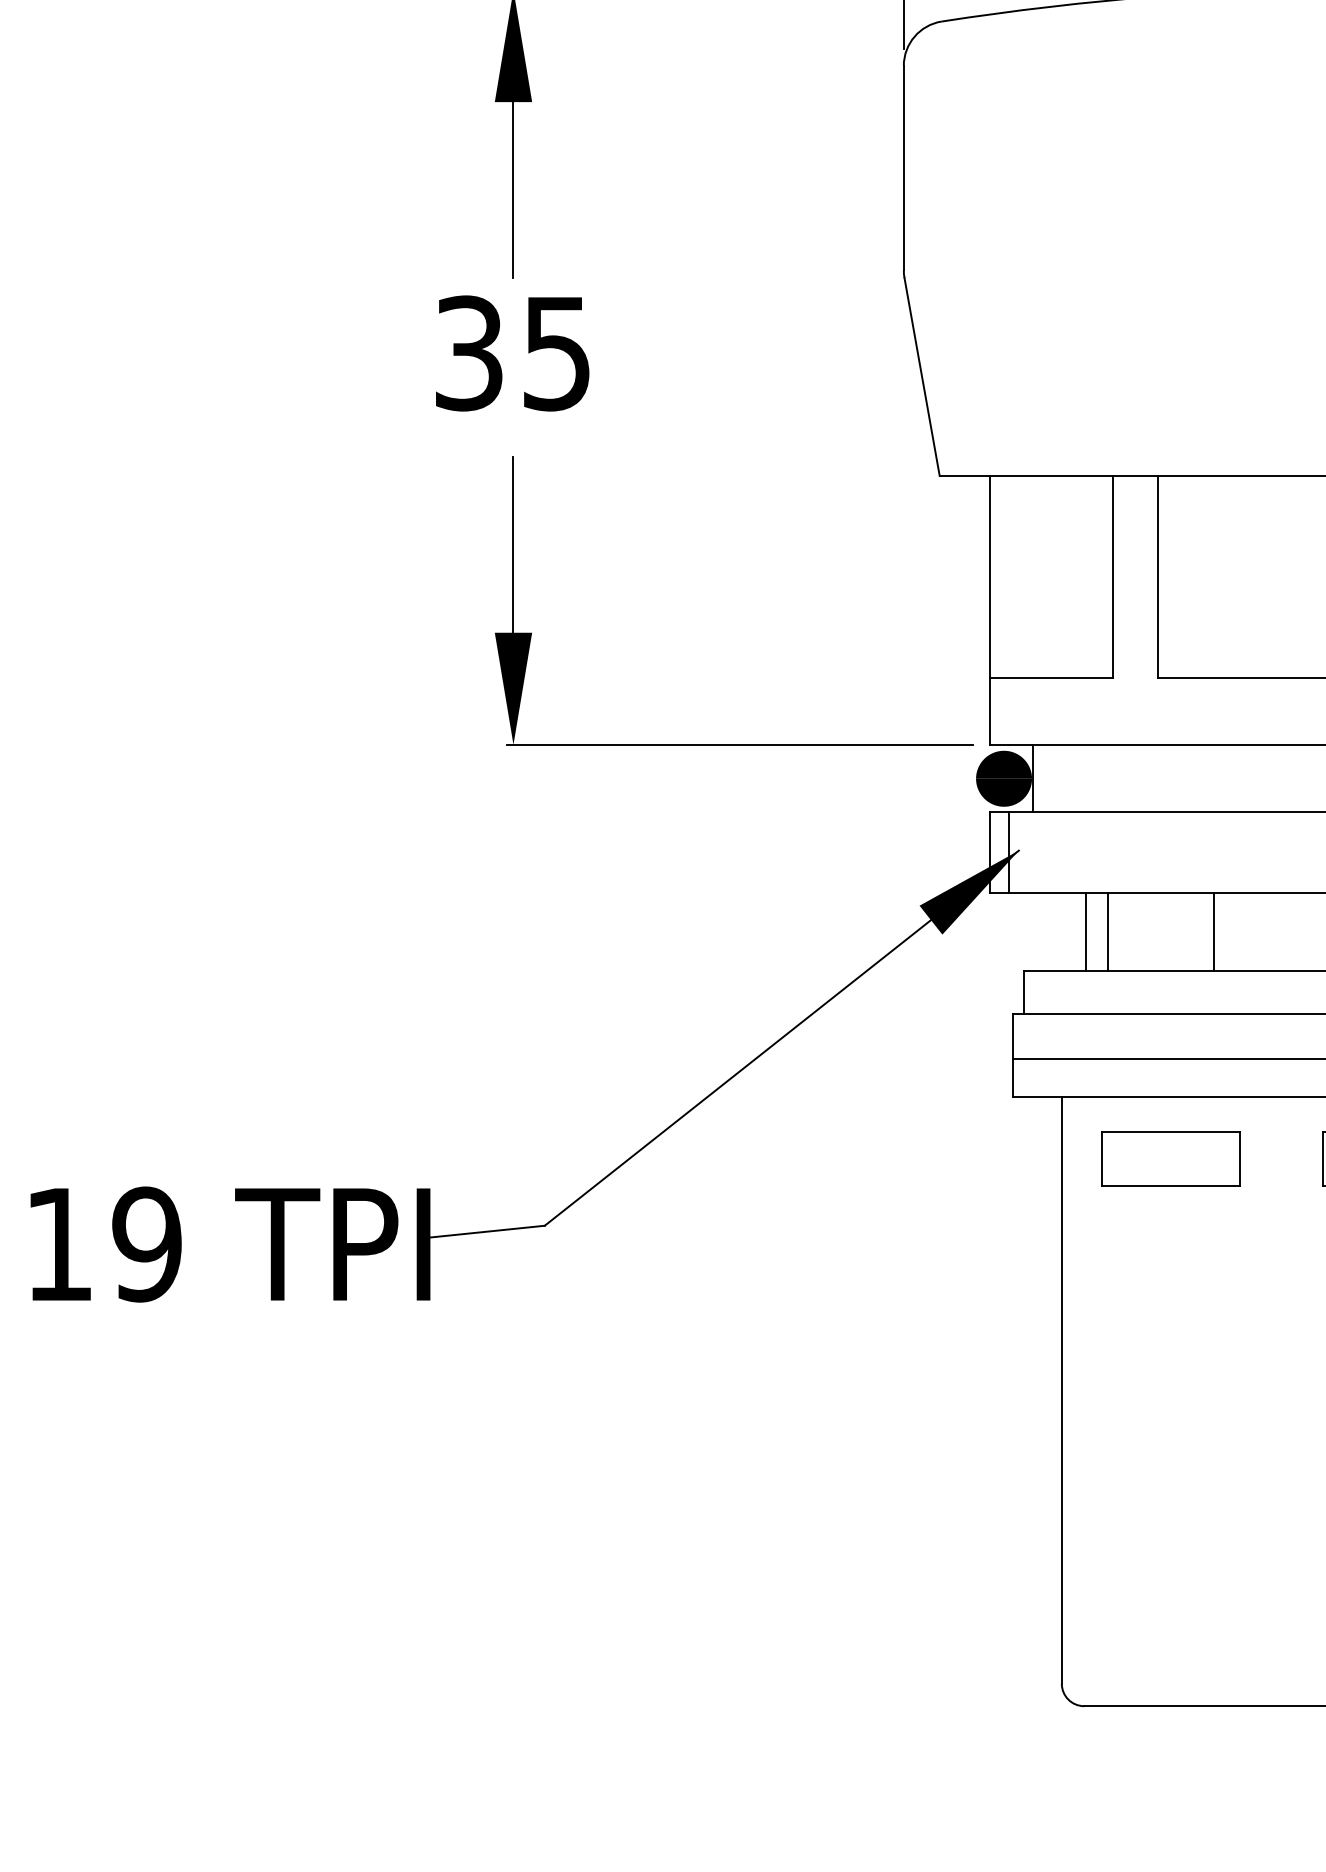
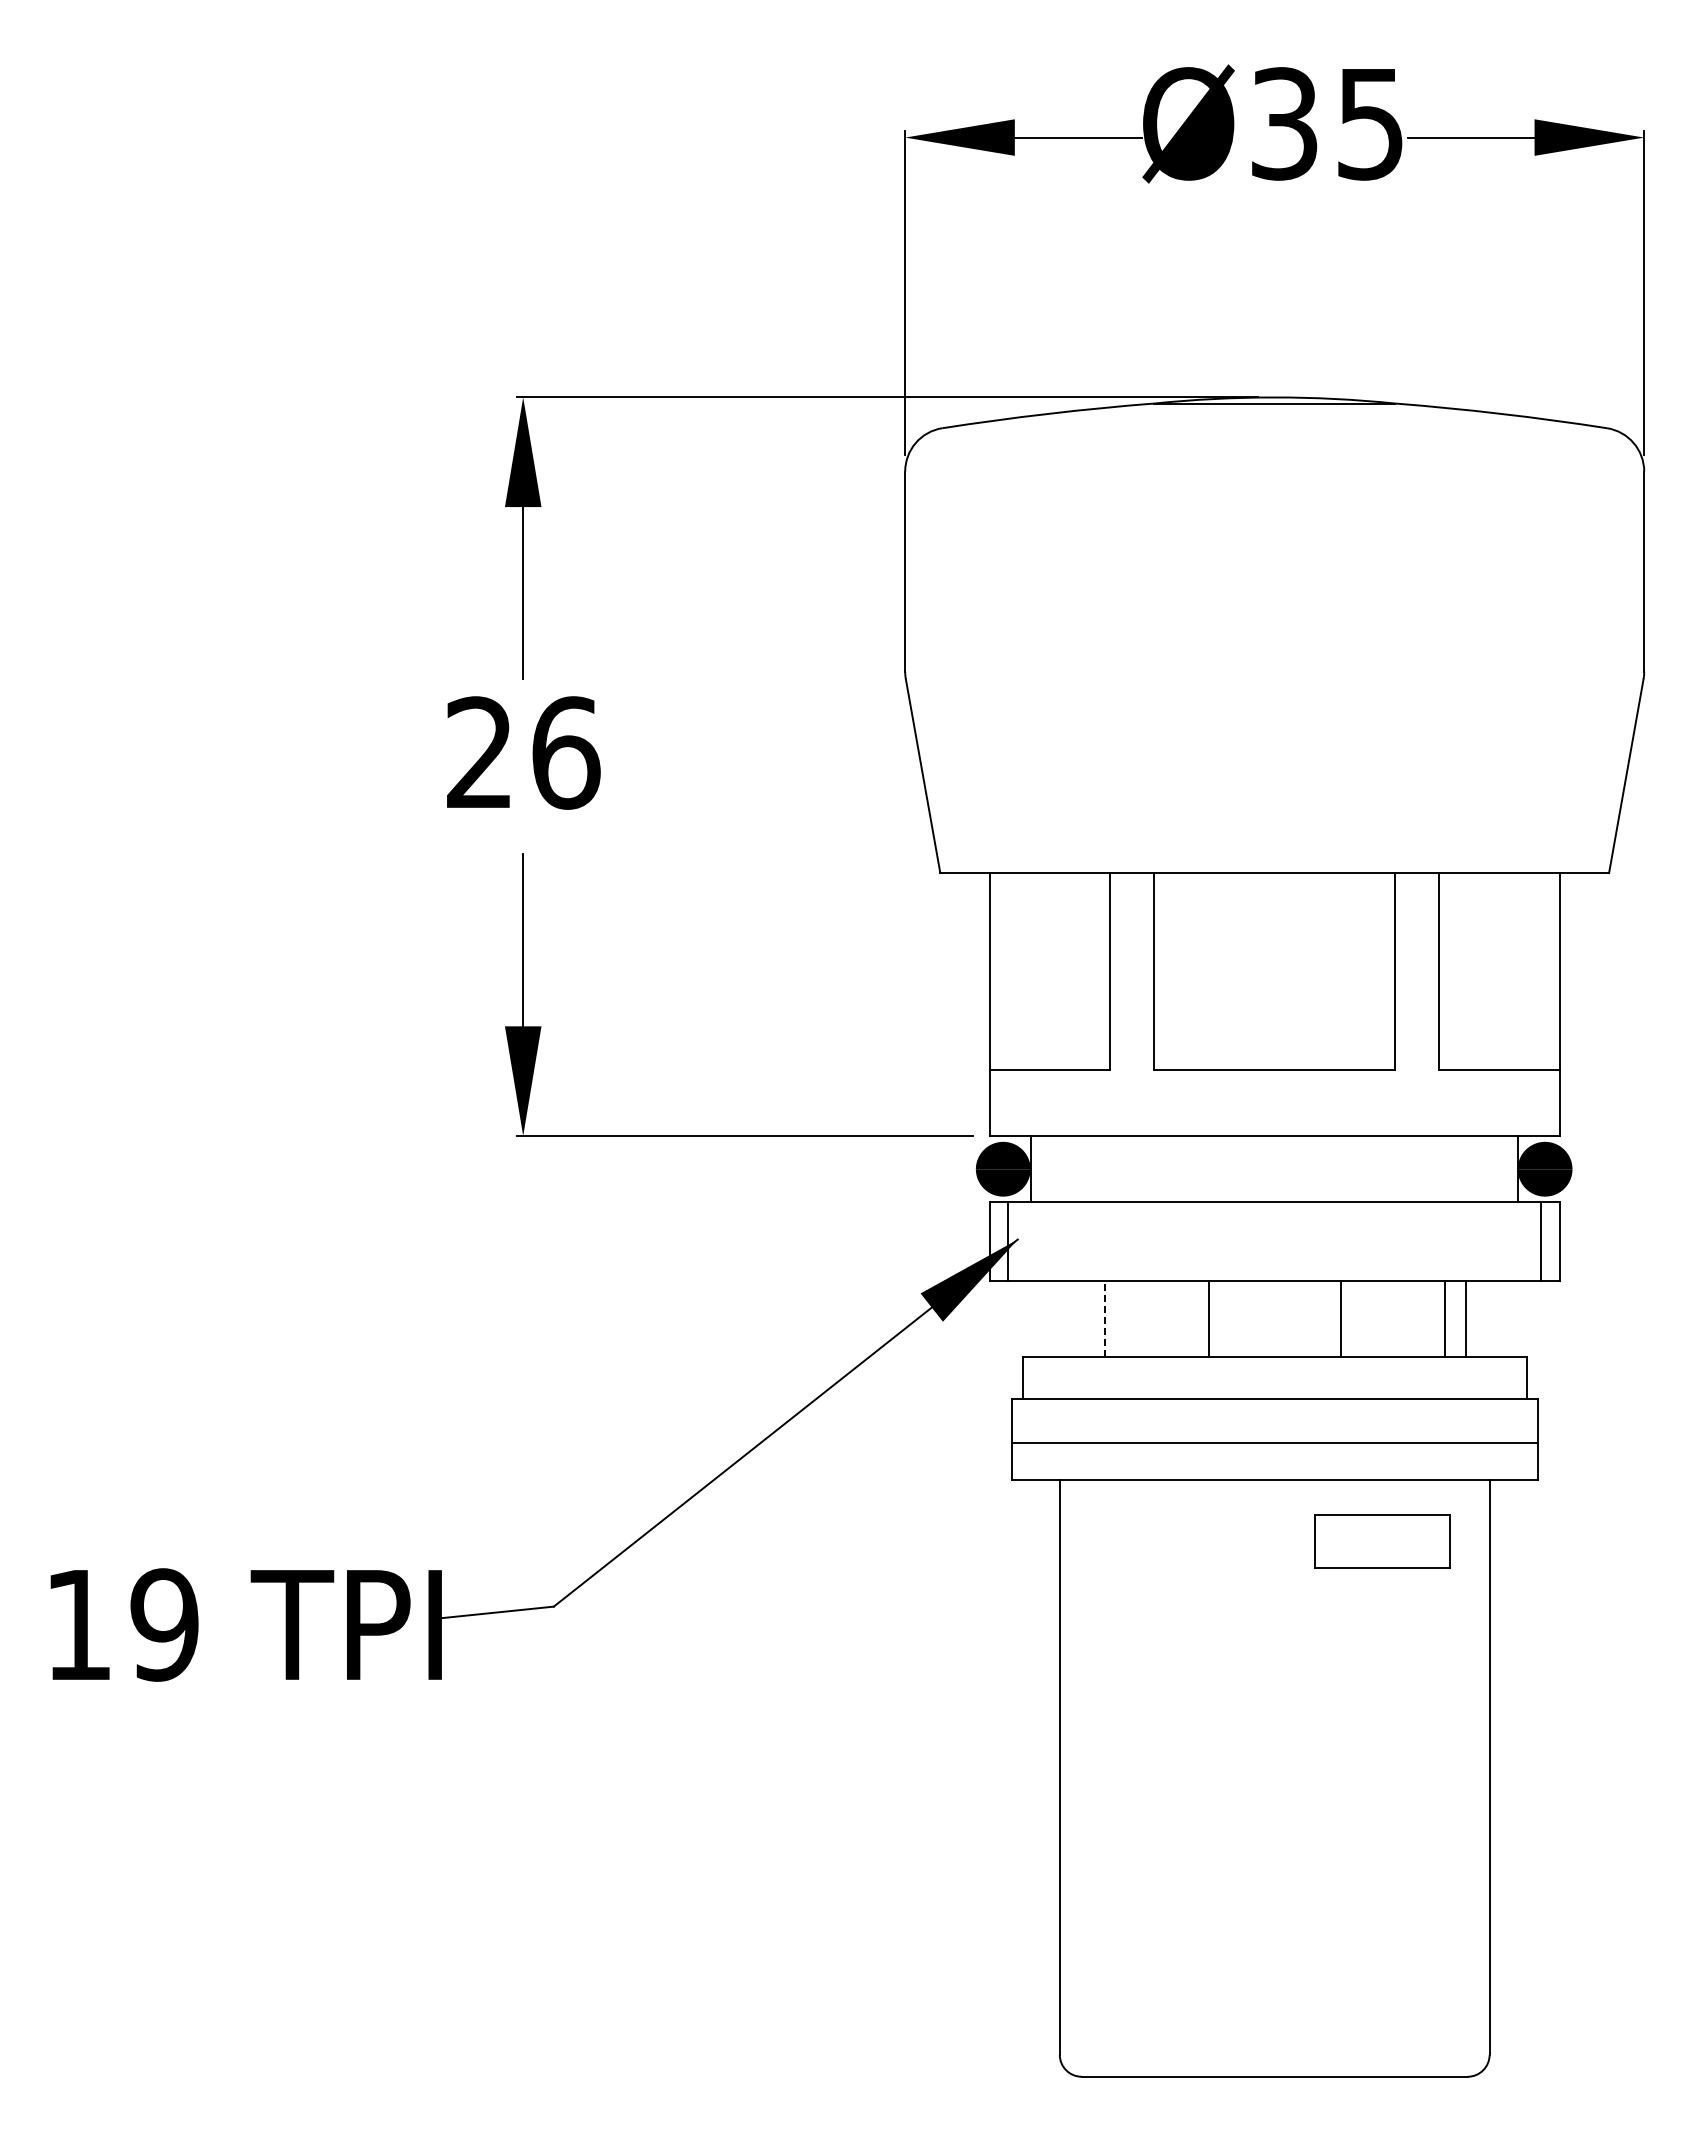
text: (513, 352) -> (523, 752), 35 -> 26
line: (1086, 931) -> (1083, 1318), removed
line: (1107, 931) -> (1104, 1318), solid -> dashed
part: (1170, 1159) -> (1166, 1541), removed

